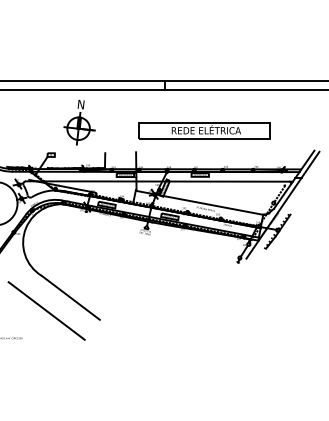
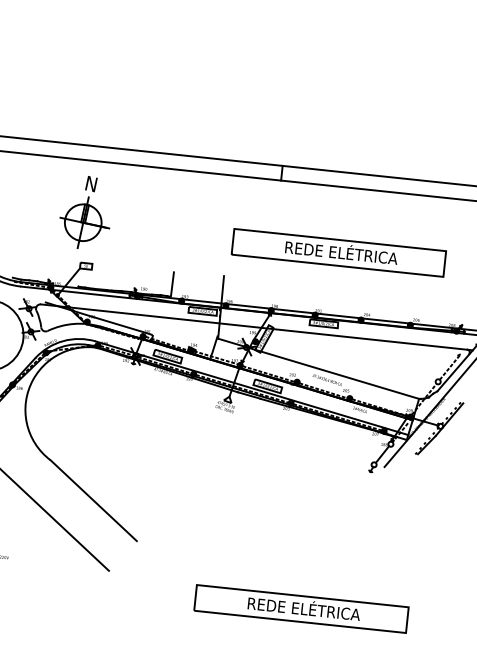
part: (79, 122) -> (85, 212), moved
part: (204, 350) -> (301, 608), added

